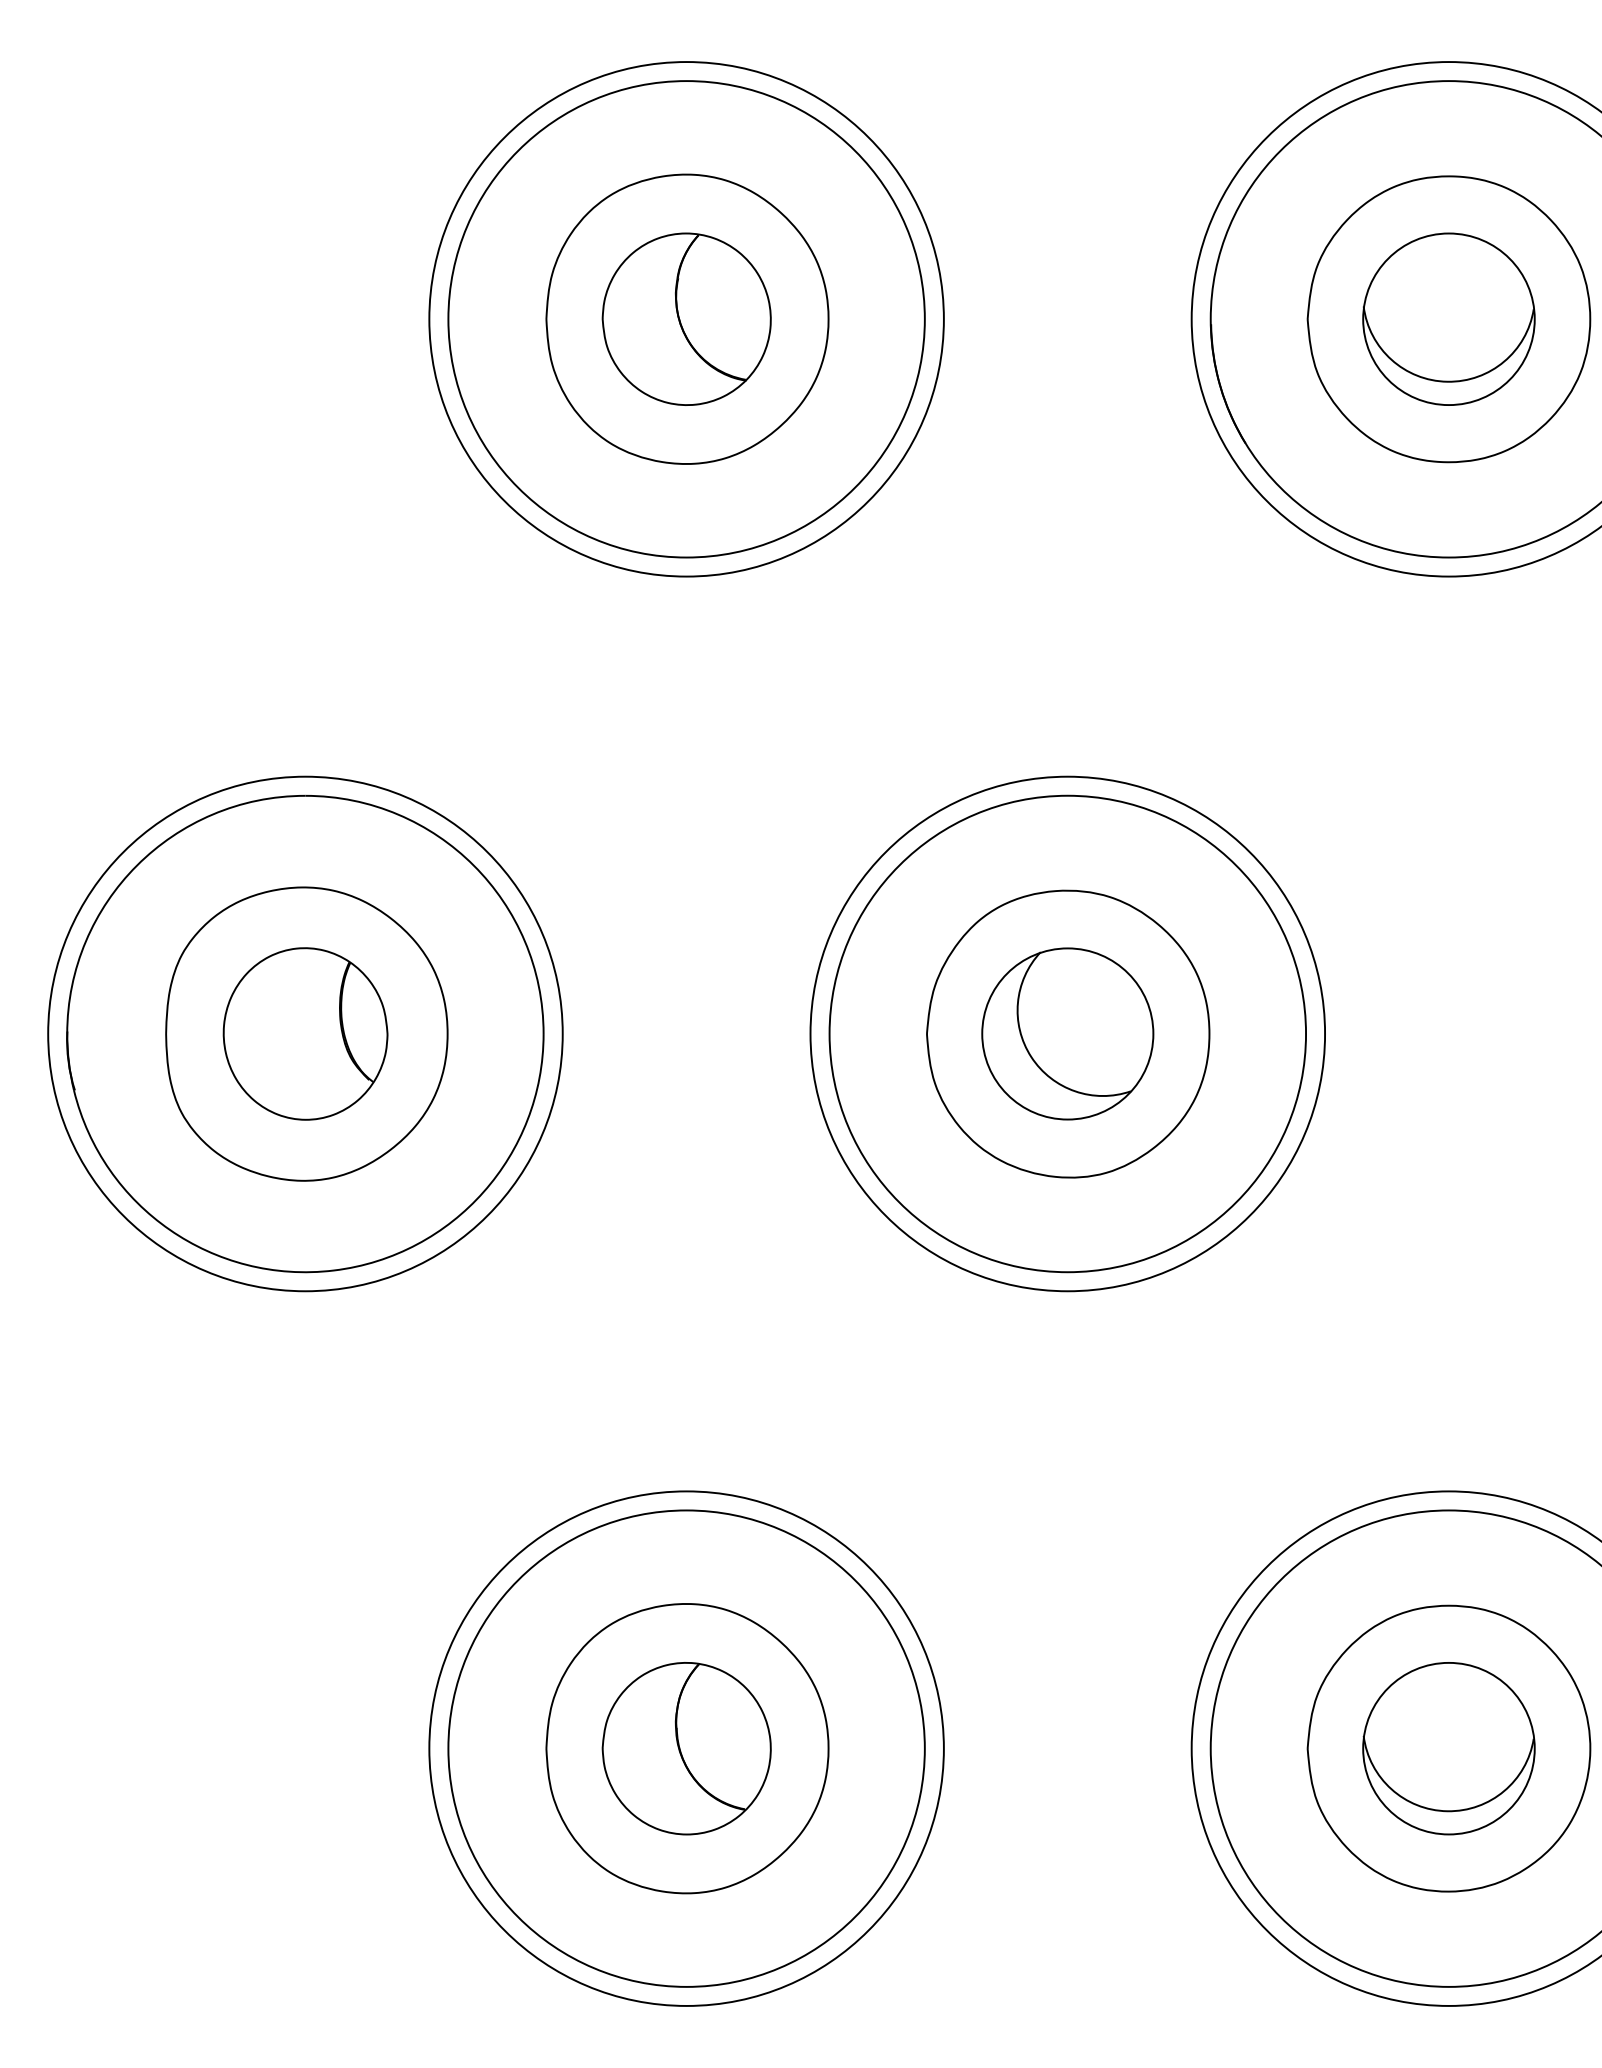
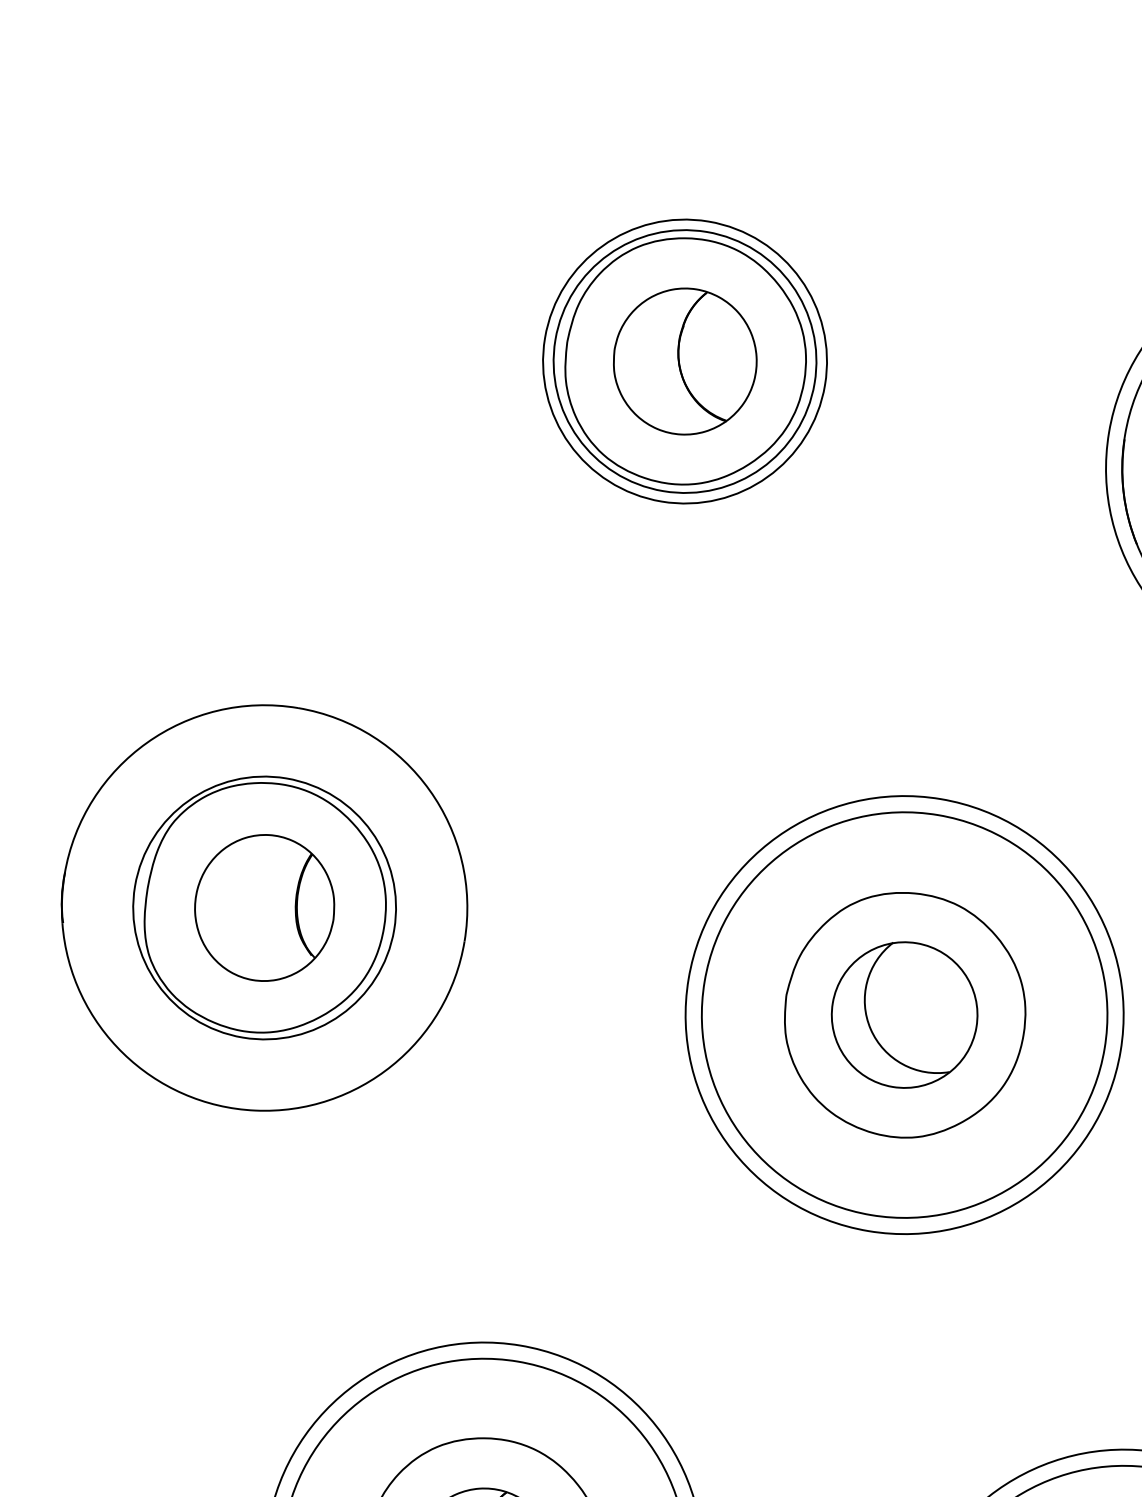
circle: (686, 319) -> (684, 361), size x0.6
circle: (686, 319) -> (684, 361), size x0.7
circle: (305, 1033) -> (264, 907), size x0.6

